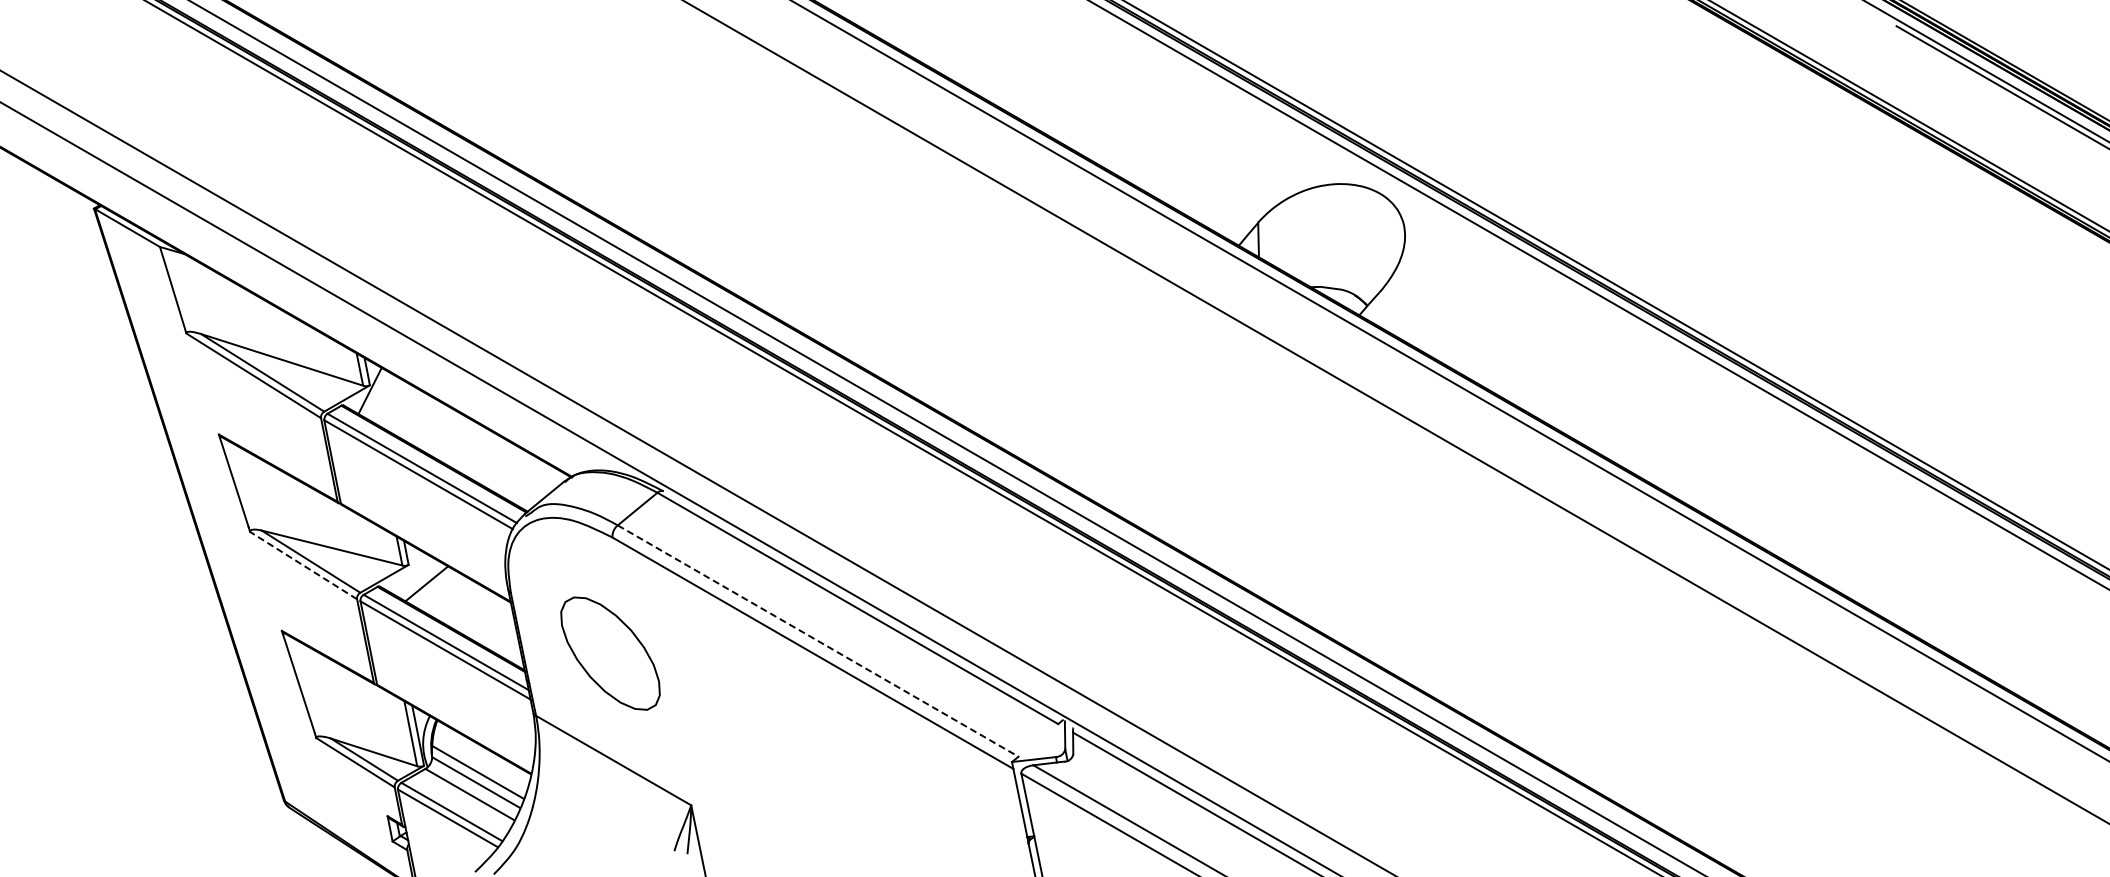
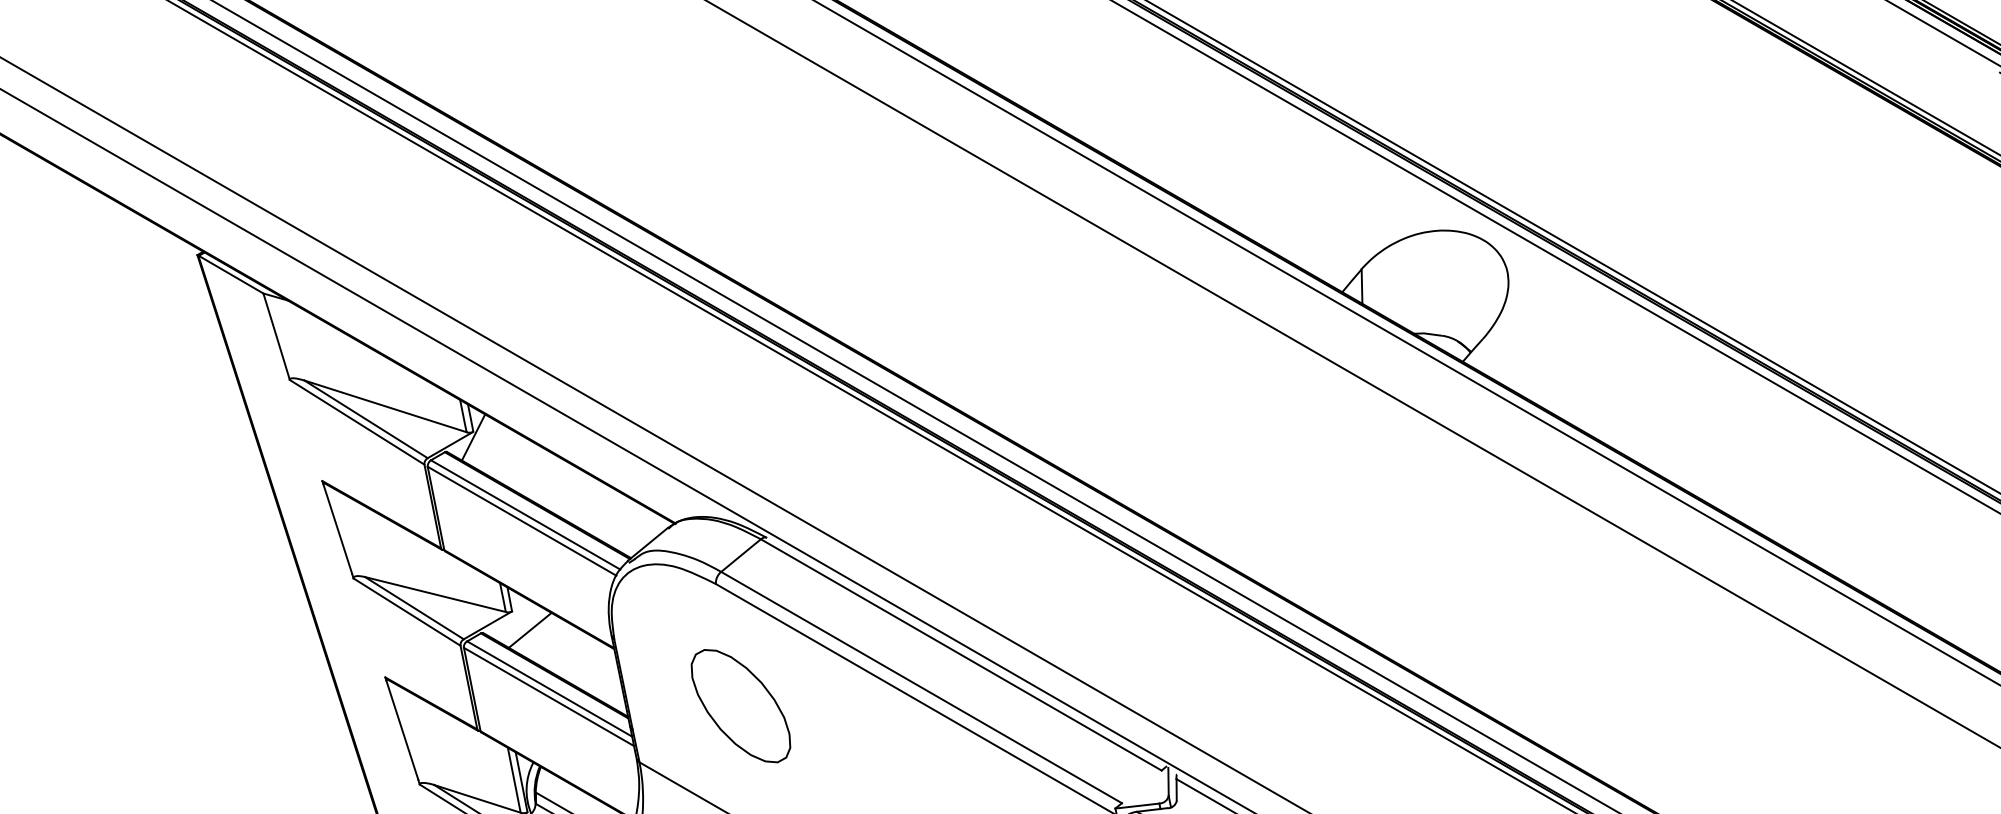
line: (303, 565) -> (406, 612), dashed -> solid
line: (818, 641) -> (921, 688), dashed -> solid
part: (610, 653) -> (740, 706), moved

